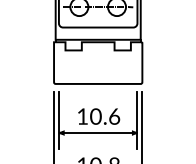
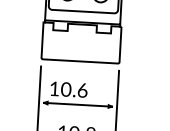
text: (99, 116) -> (69, 89), moved
line: (58, 120) -> (43, 91), removed
line: (137, 120) -> (113, 95), removed

